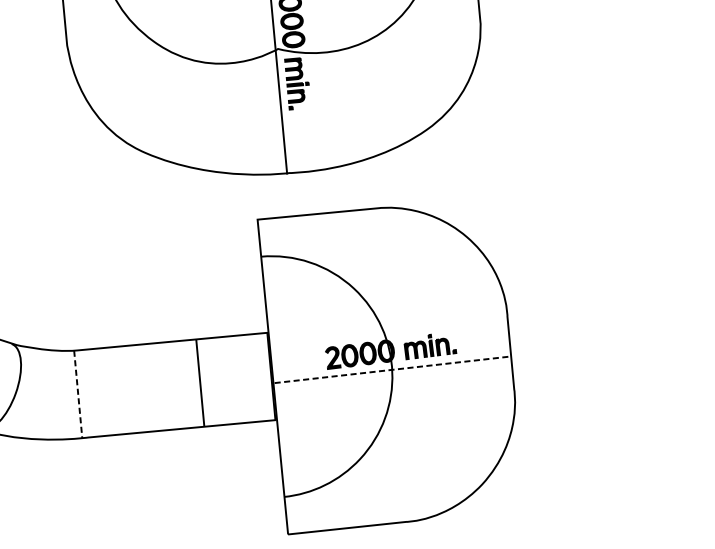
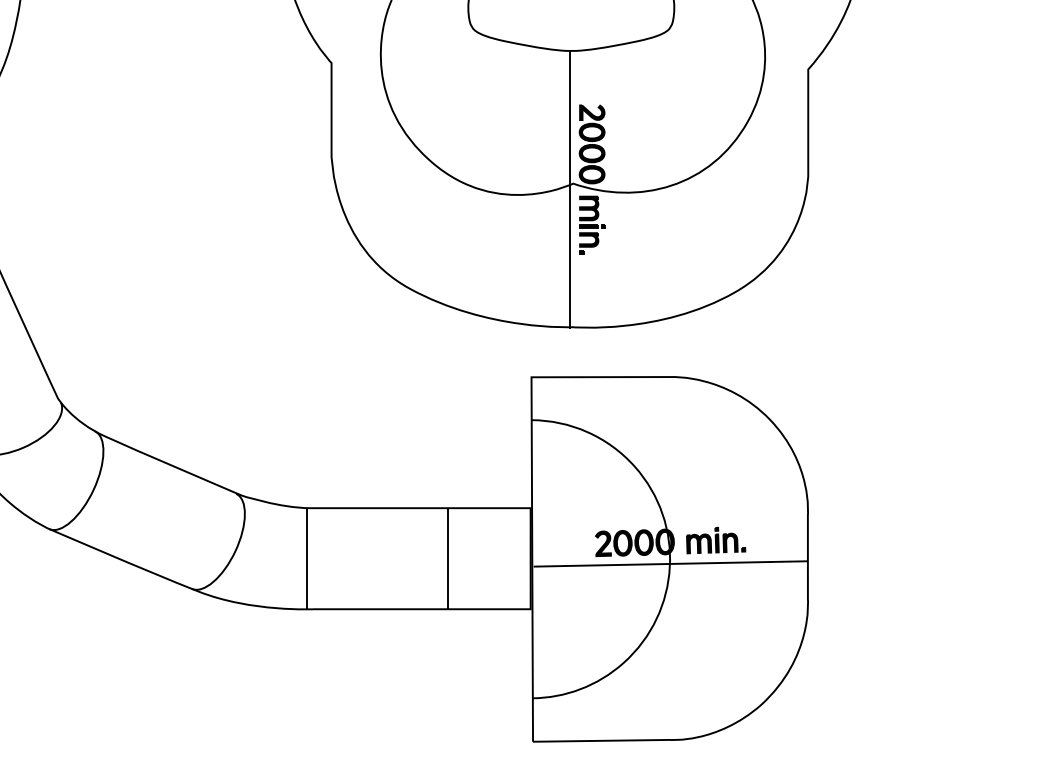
line: (392, 369) -> (670, 563), dashed -> solid
line: (78, 394) -> (307, 558), dashed -> solid

